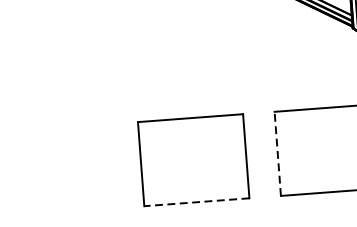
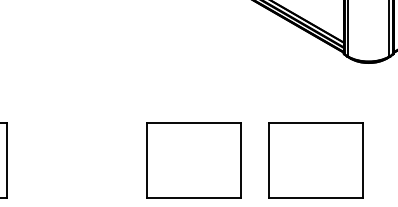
line: (278, 153) -> (269, 159), dashed -> solid
line: (197, 202) -> (194, 197), dashed -> solid

